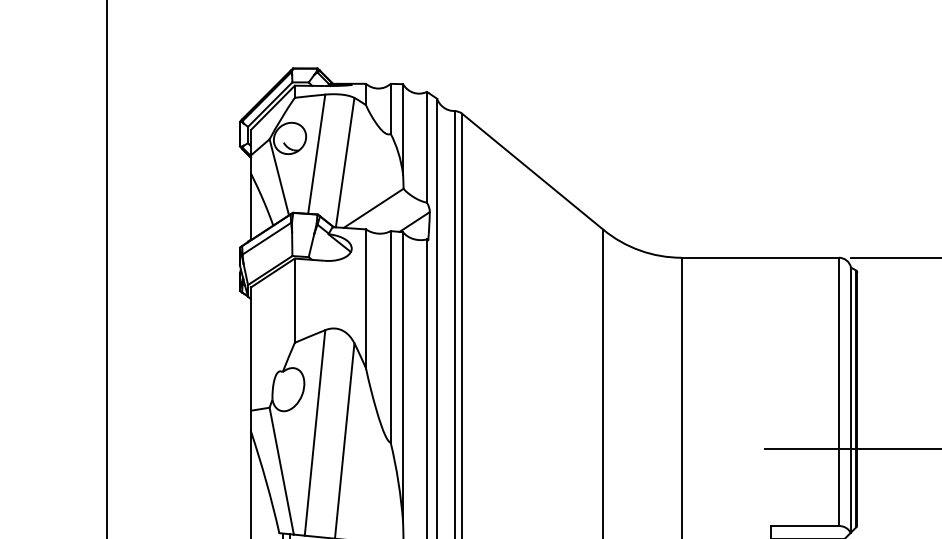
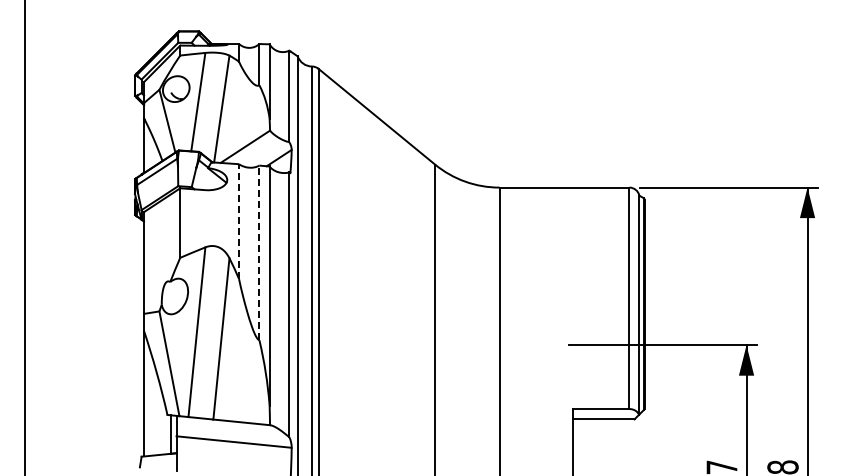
line: (366, 298) -> (239, 221), solid -> dashed
line: (390, 336) -> (259, 252), solid -> dashed

